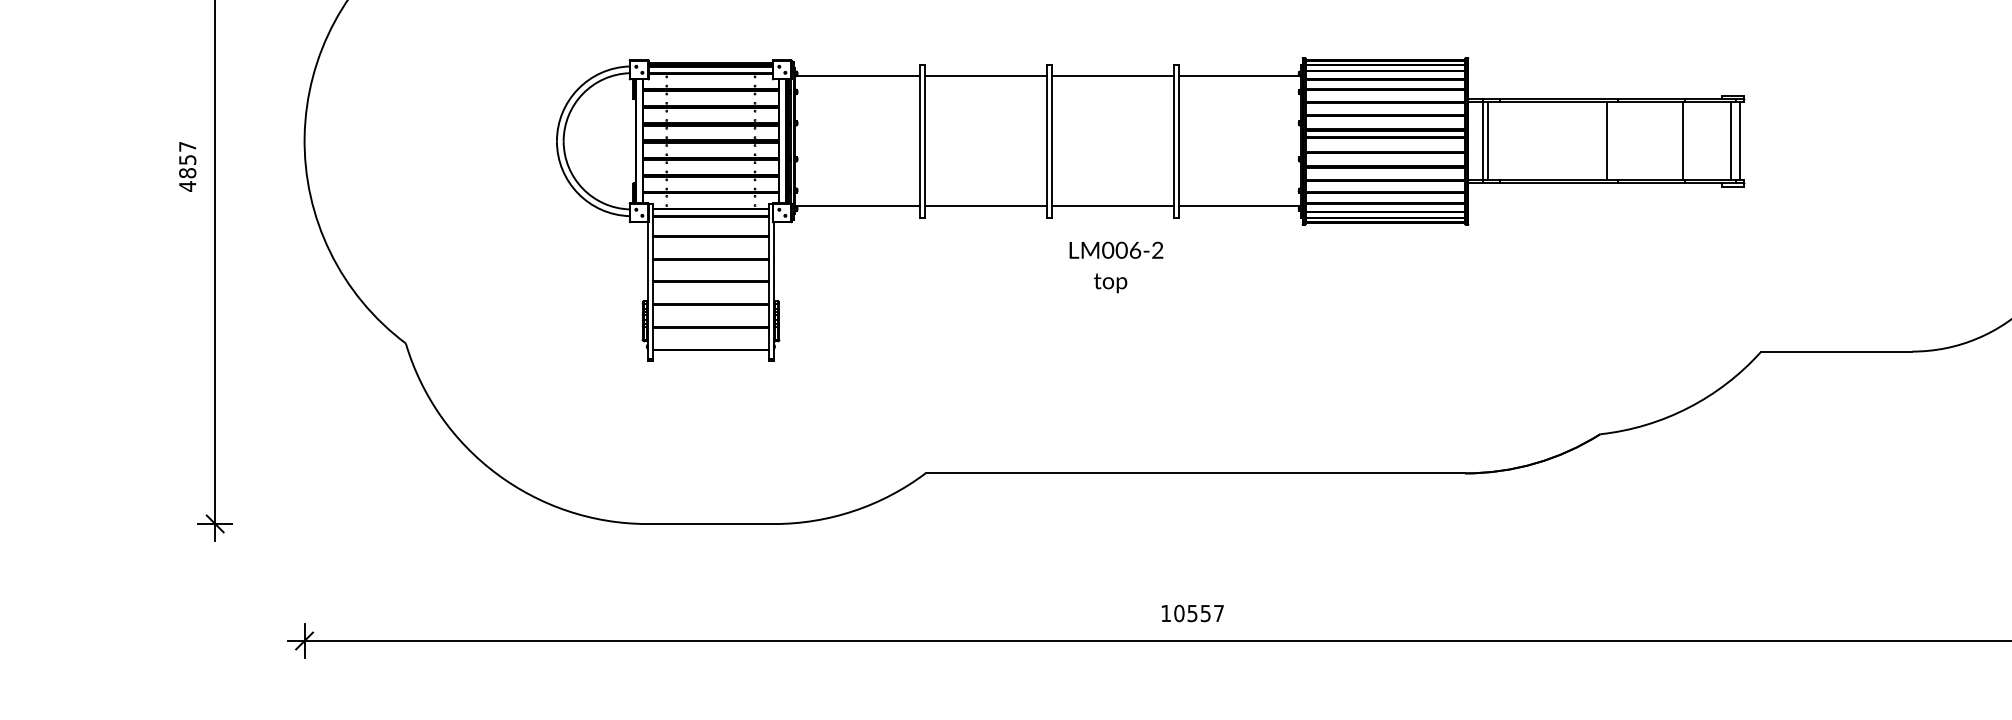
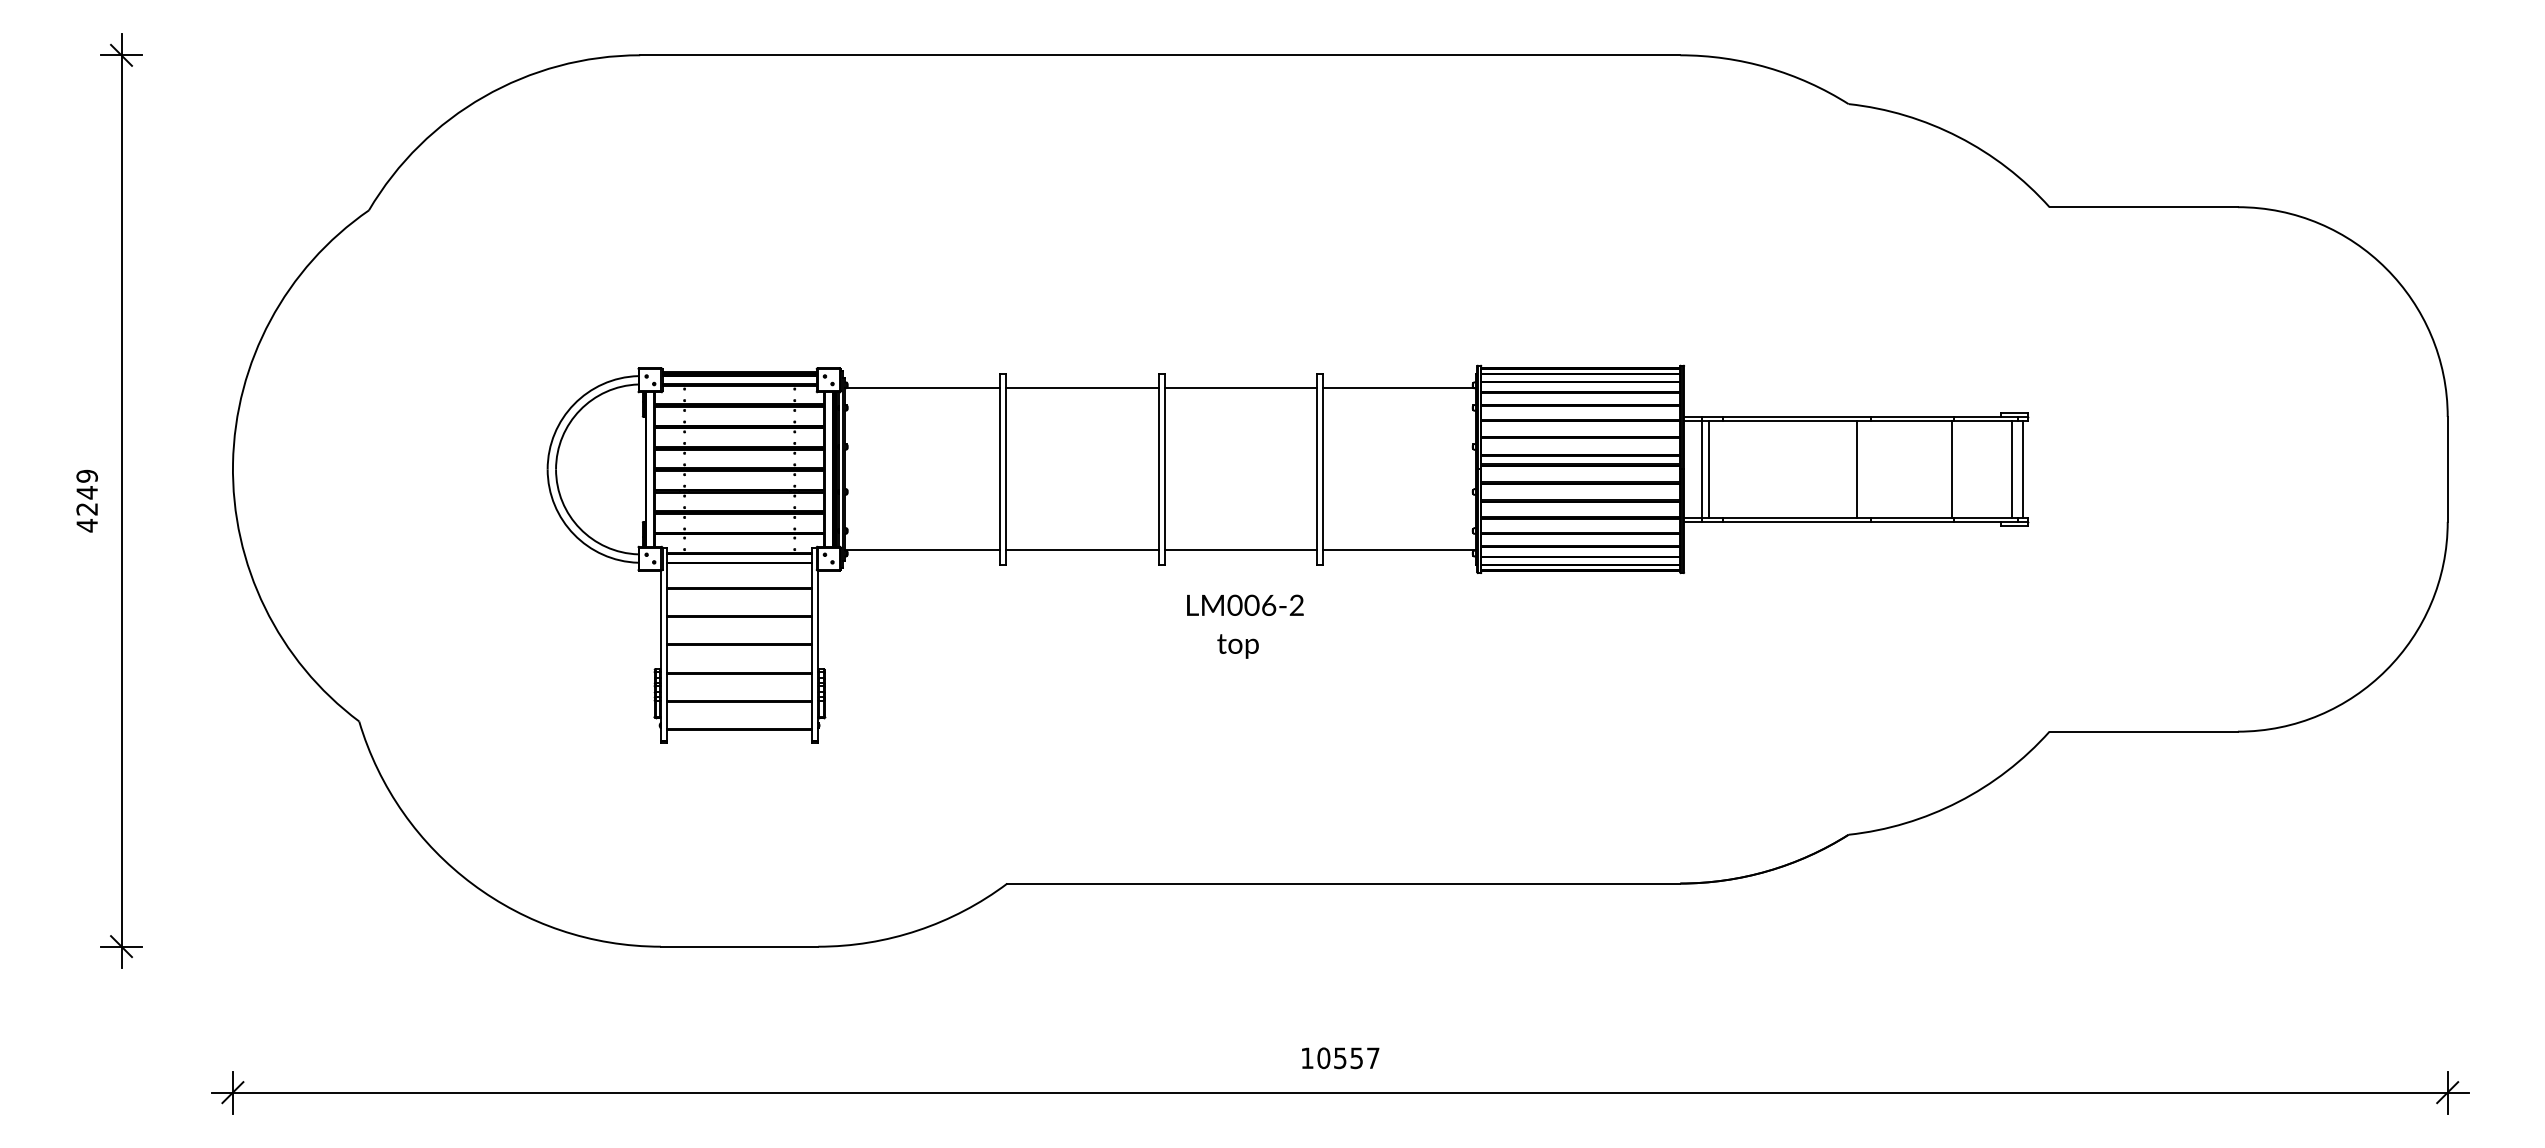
text: (187, 159) -> (86, 492), 4857 -> 4249

